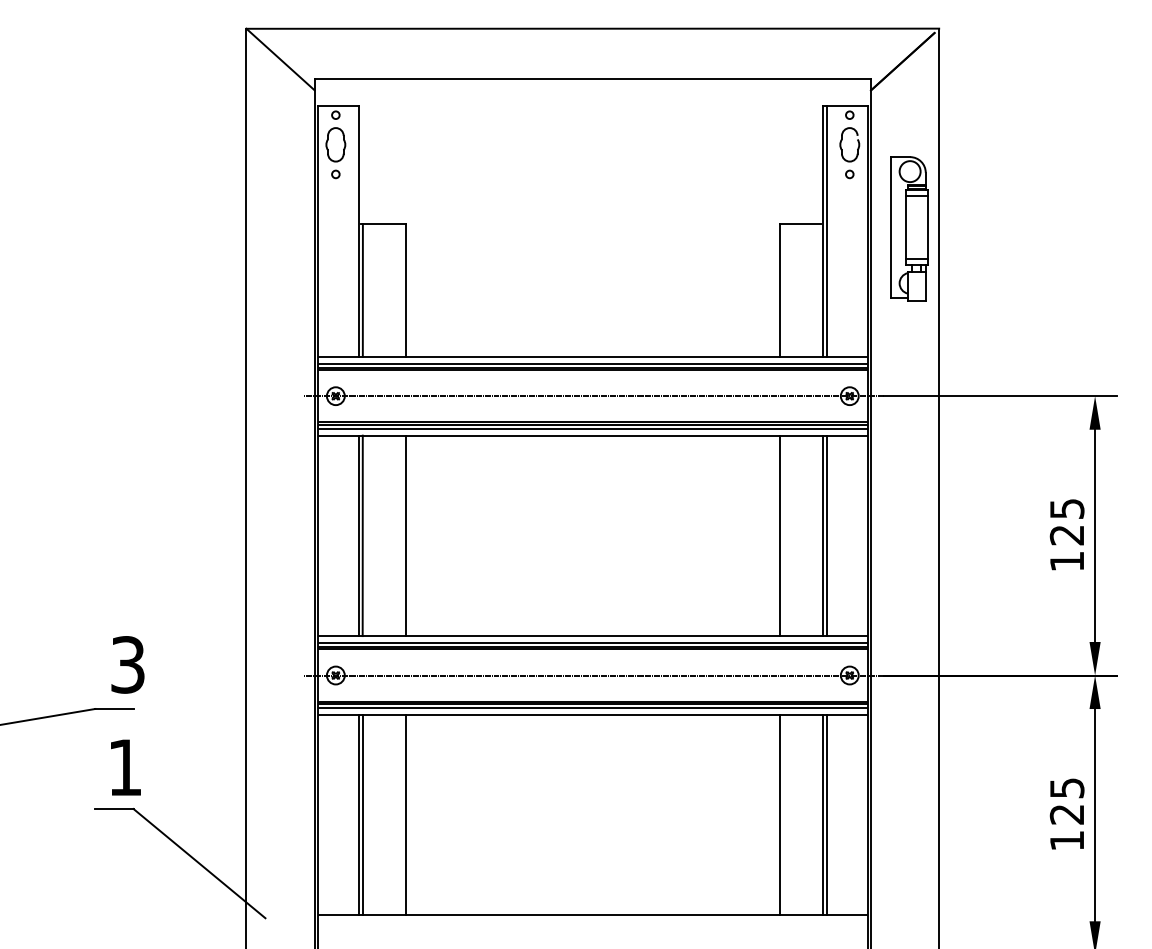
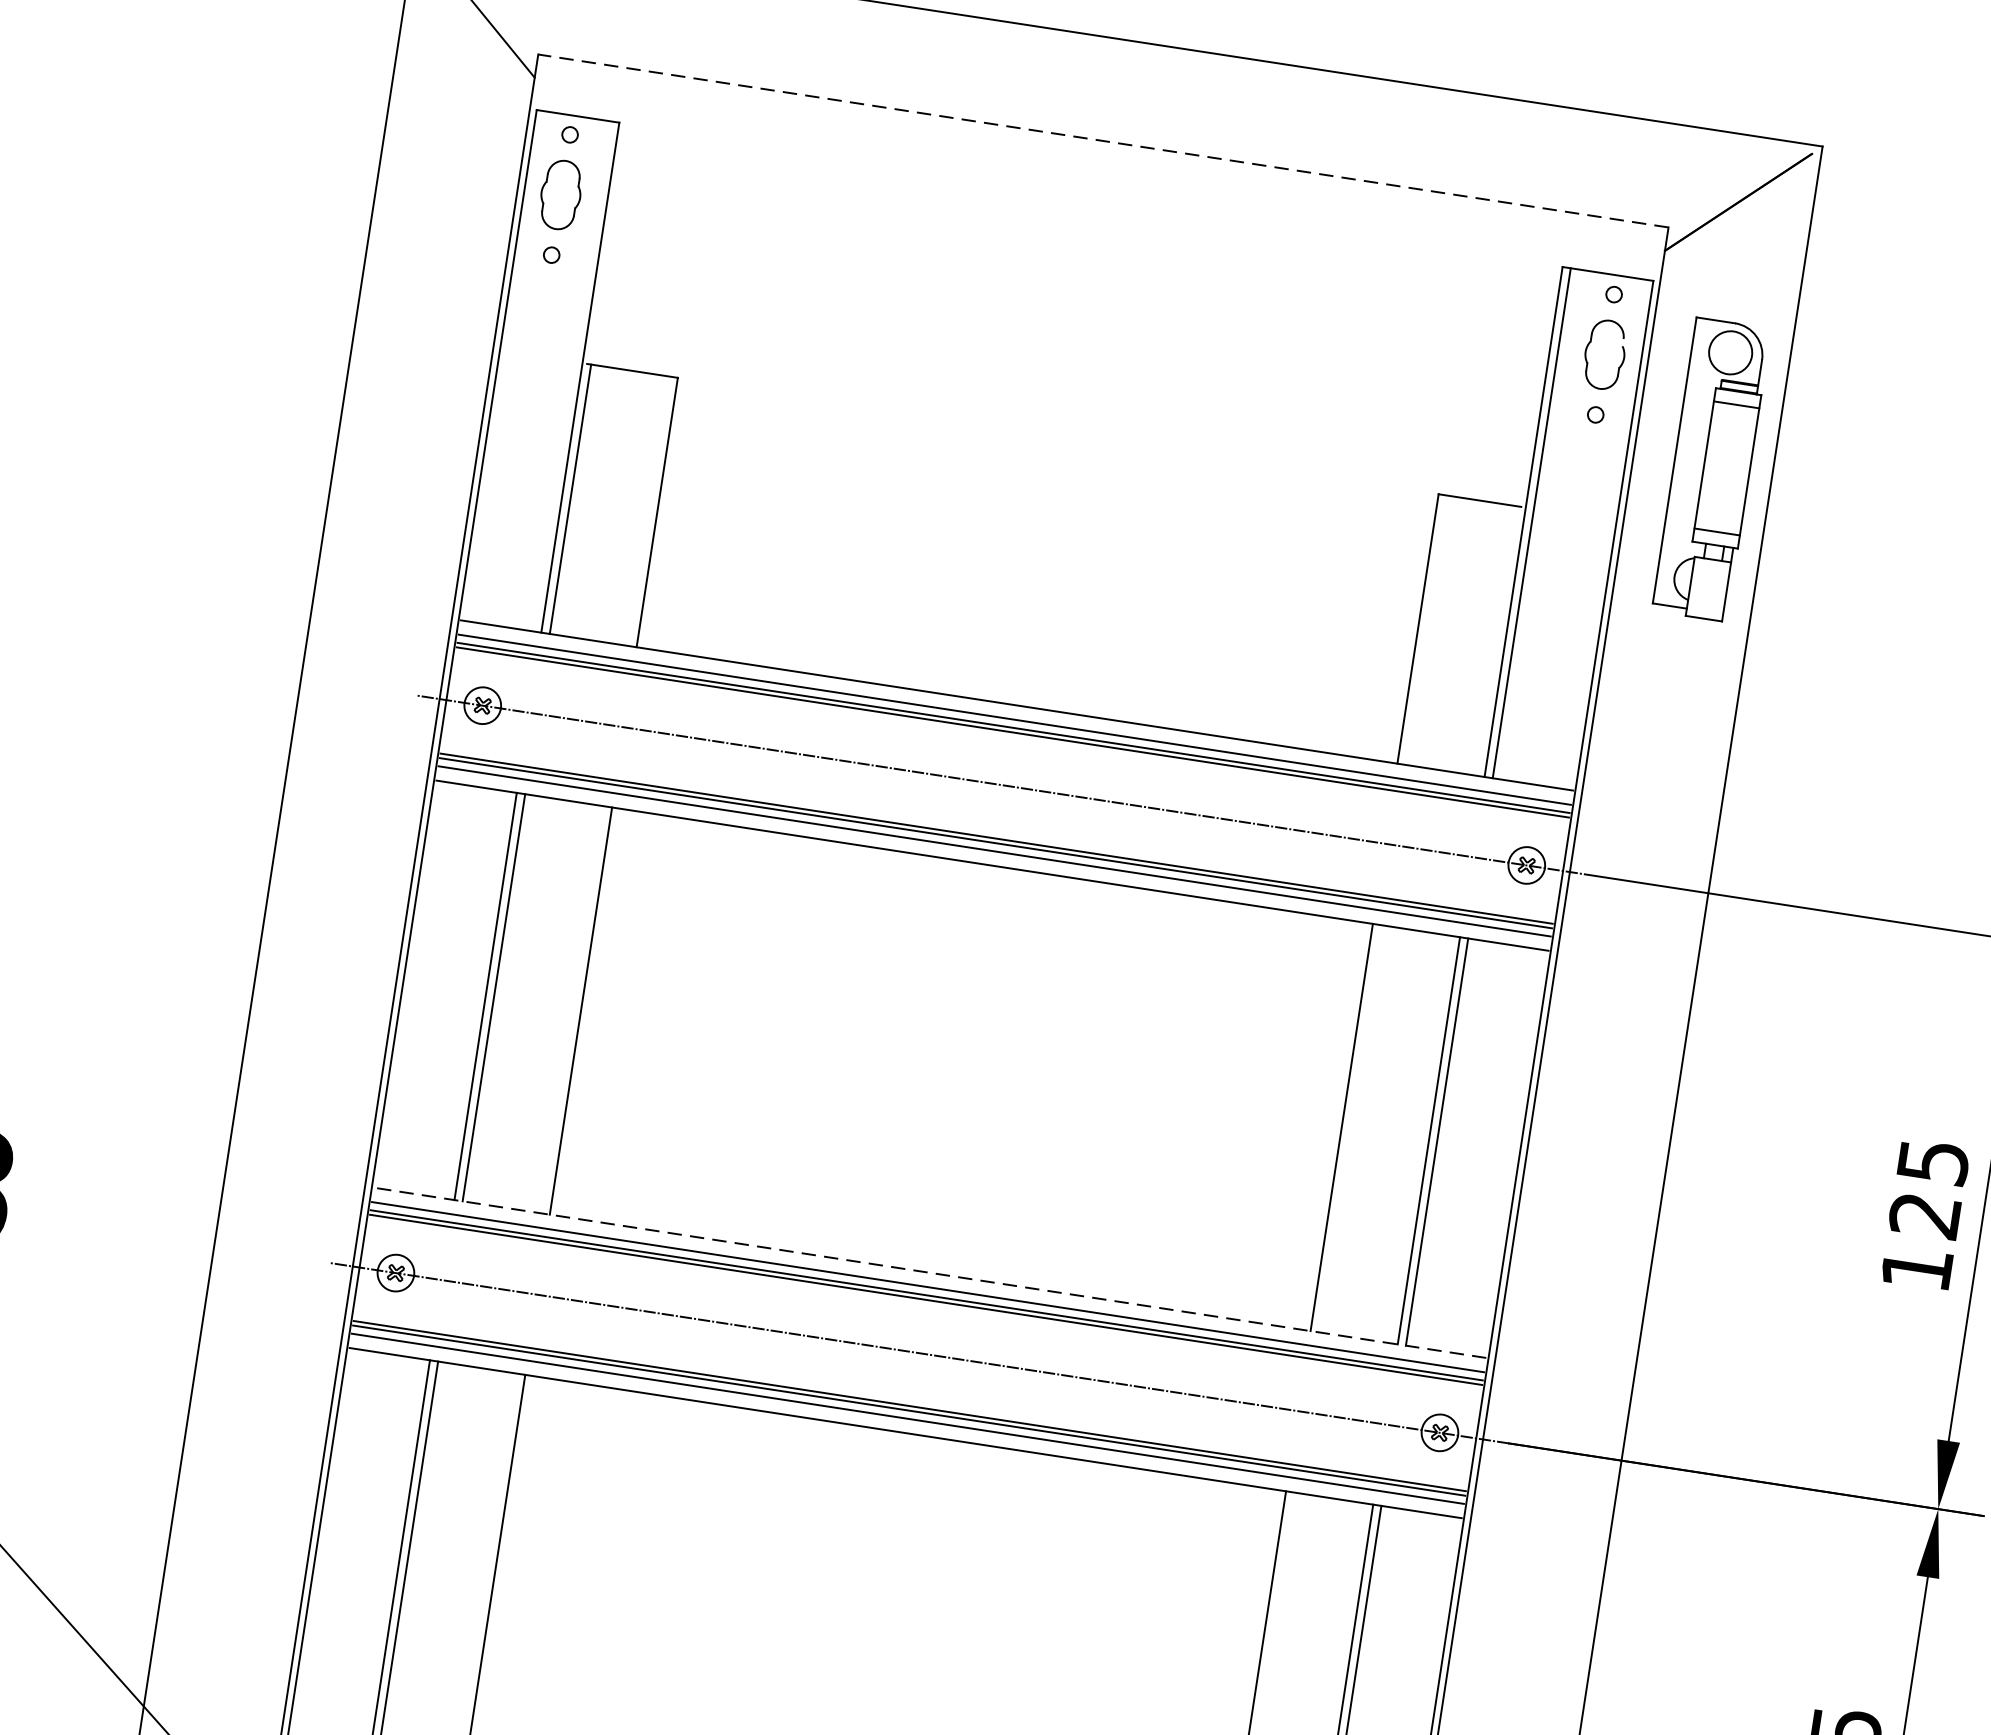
line: (592, 78) -> (1102, 140), solid -> dashed
part: (909, 228) -> (1711, 468), moved
line: (592, 636) -> (929, 1273), solid -> dashed

